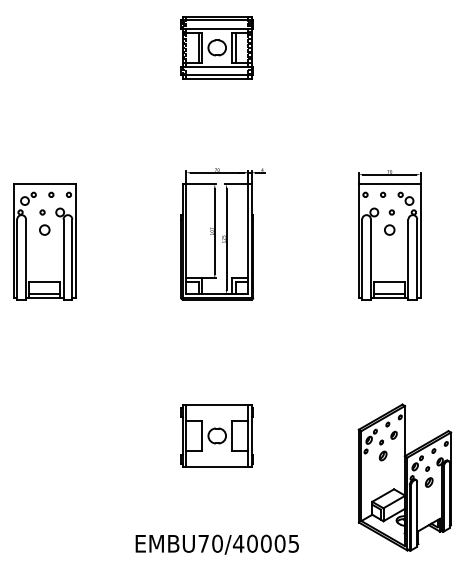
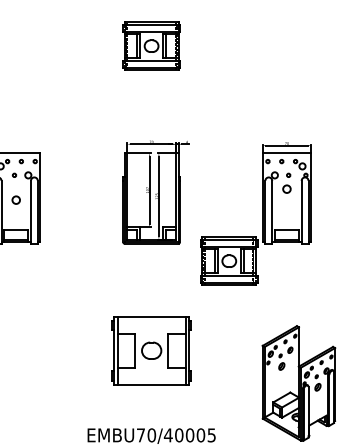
circle: (44, 229) -> (16, 199), moved
part: (315, 321) -> (228, 260), added
part: (216, 435) -> (151, 350), size x1.4

